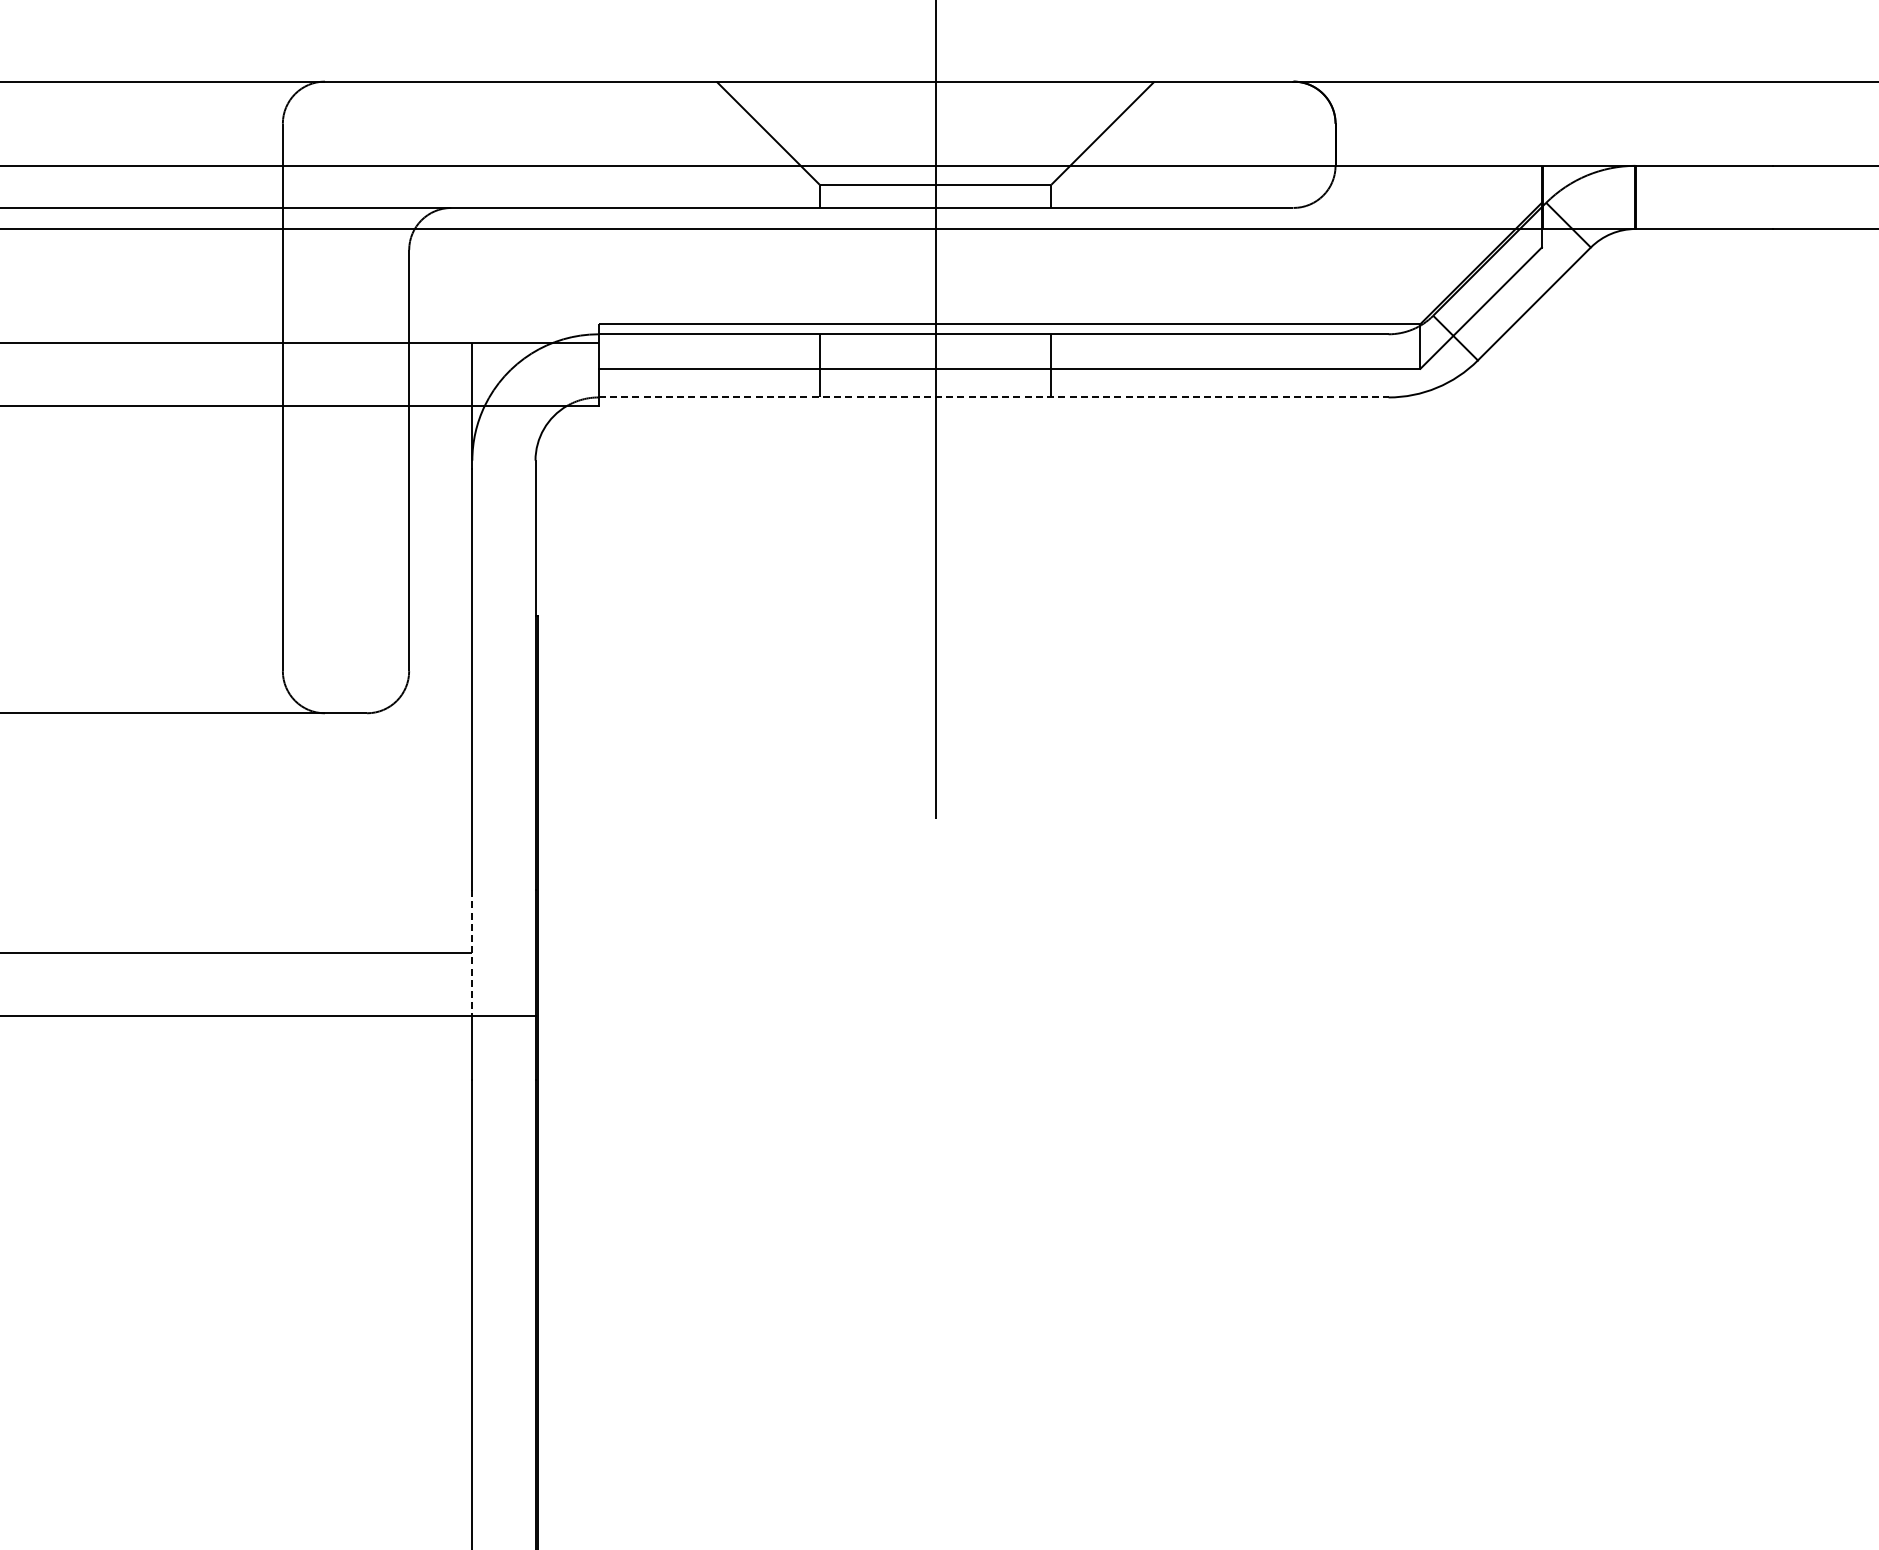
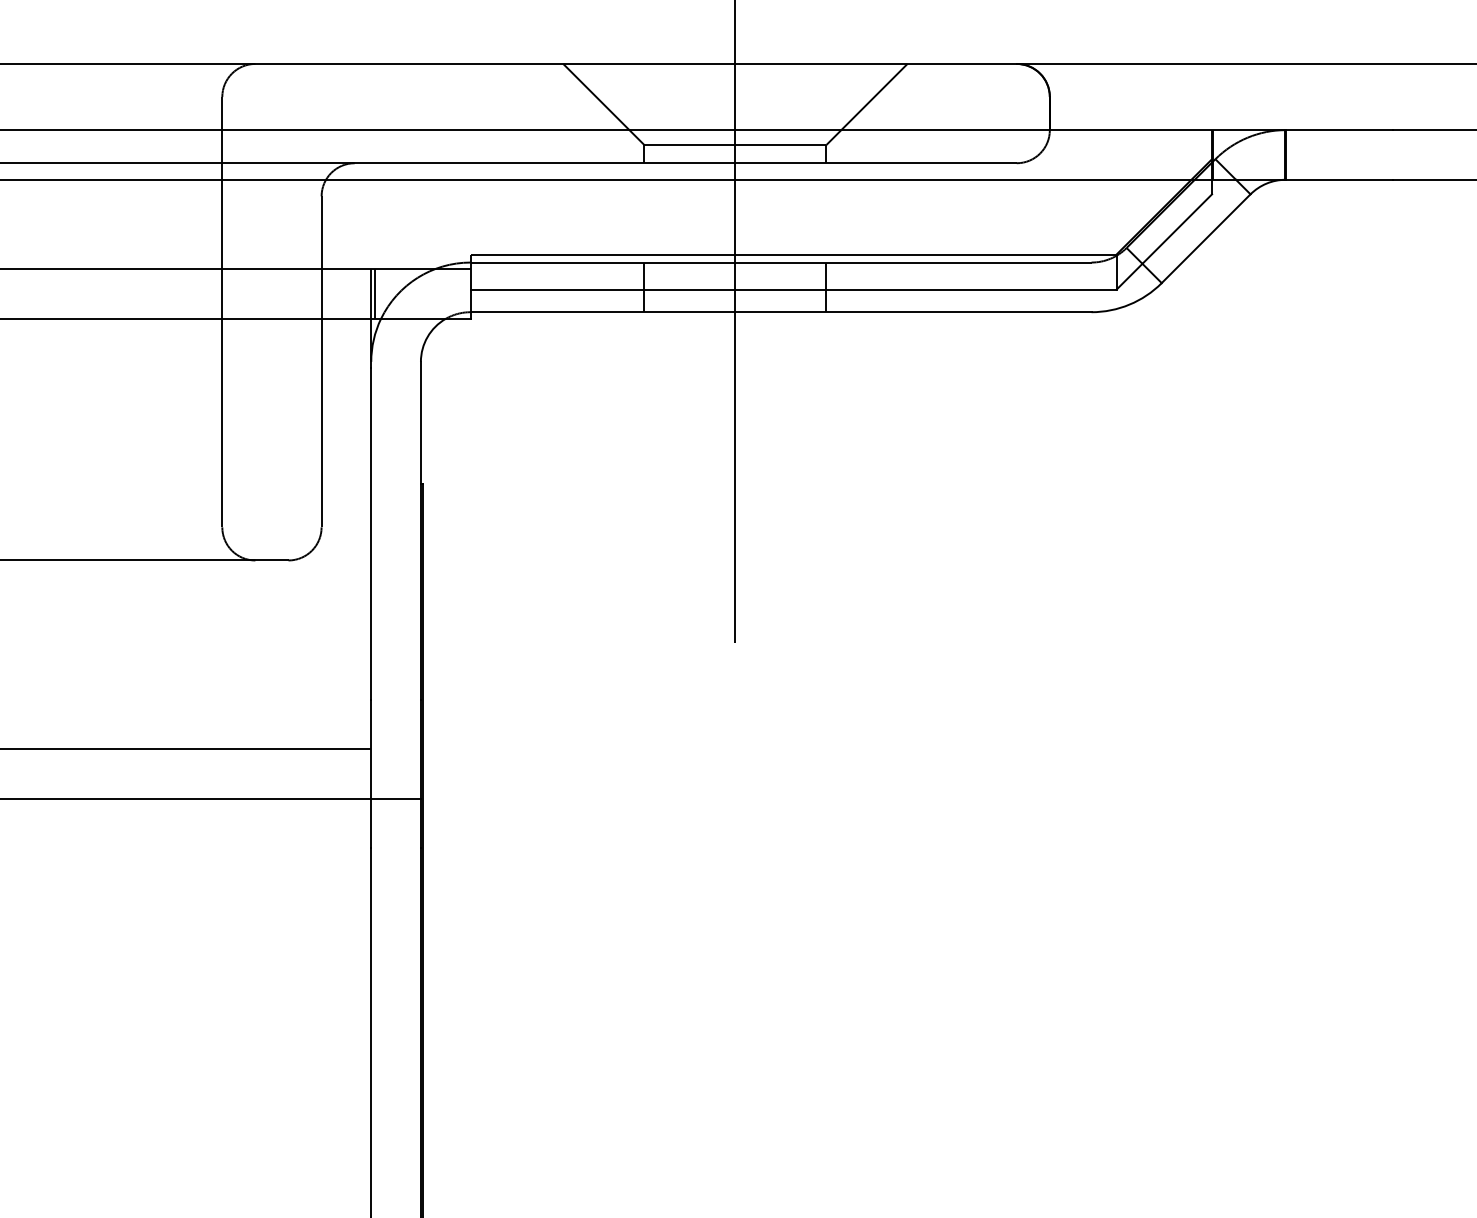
line: (476, 373) -> (374, 293), added
line: (993, 397) -> (780, 312), dashed -> solid
line: (472, 953) -> (371, 749), dashed -> solid

